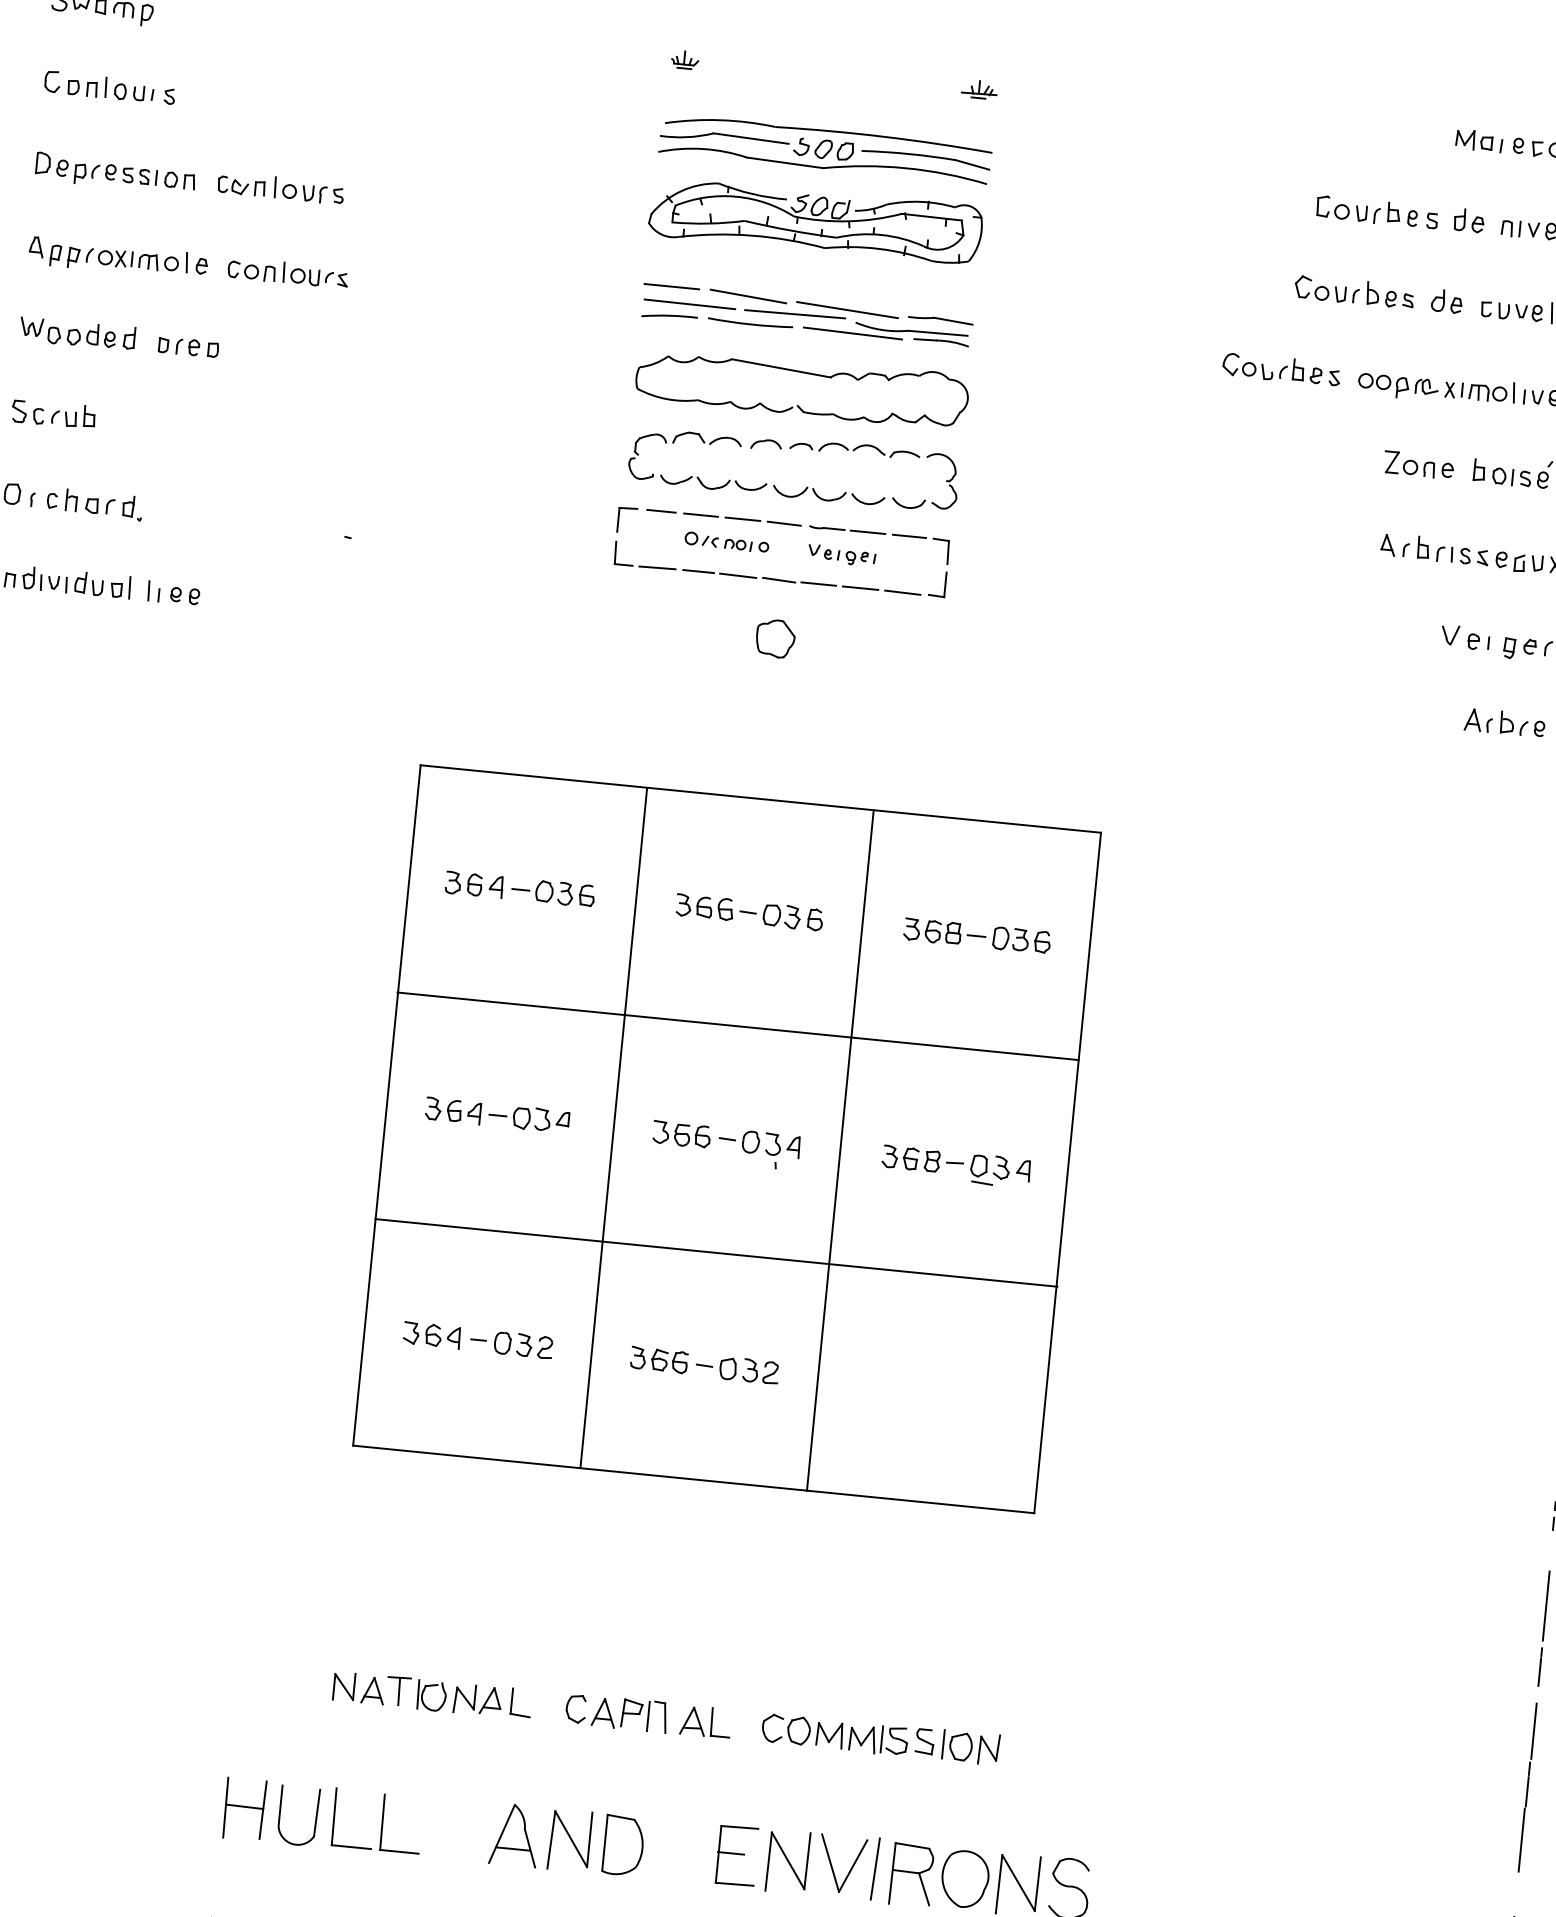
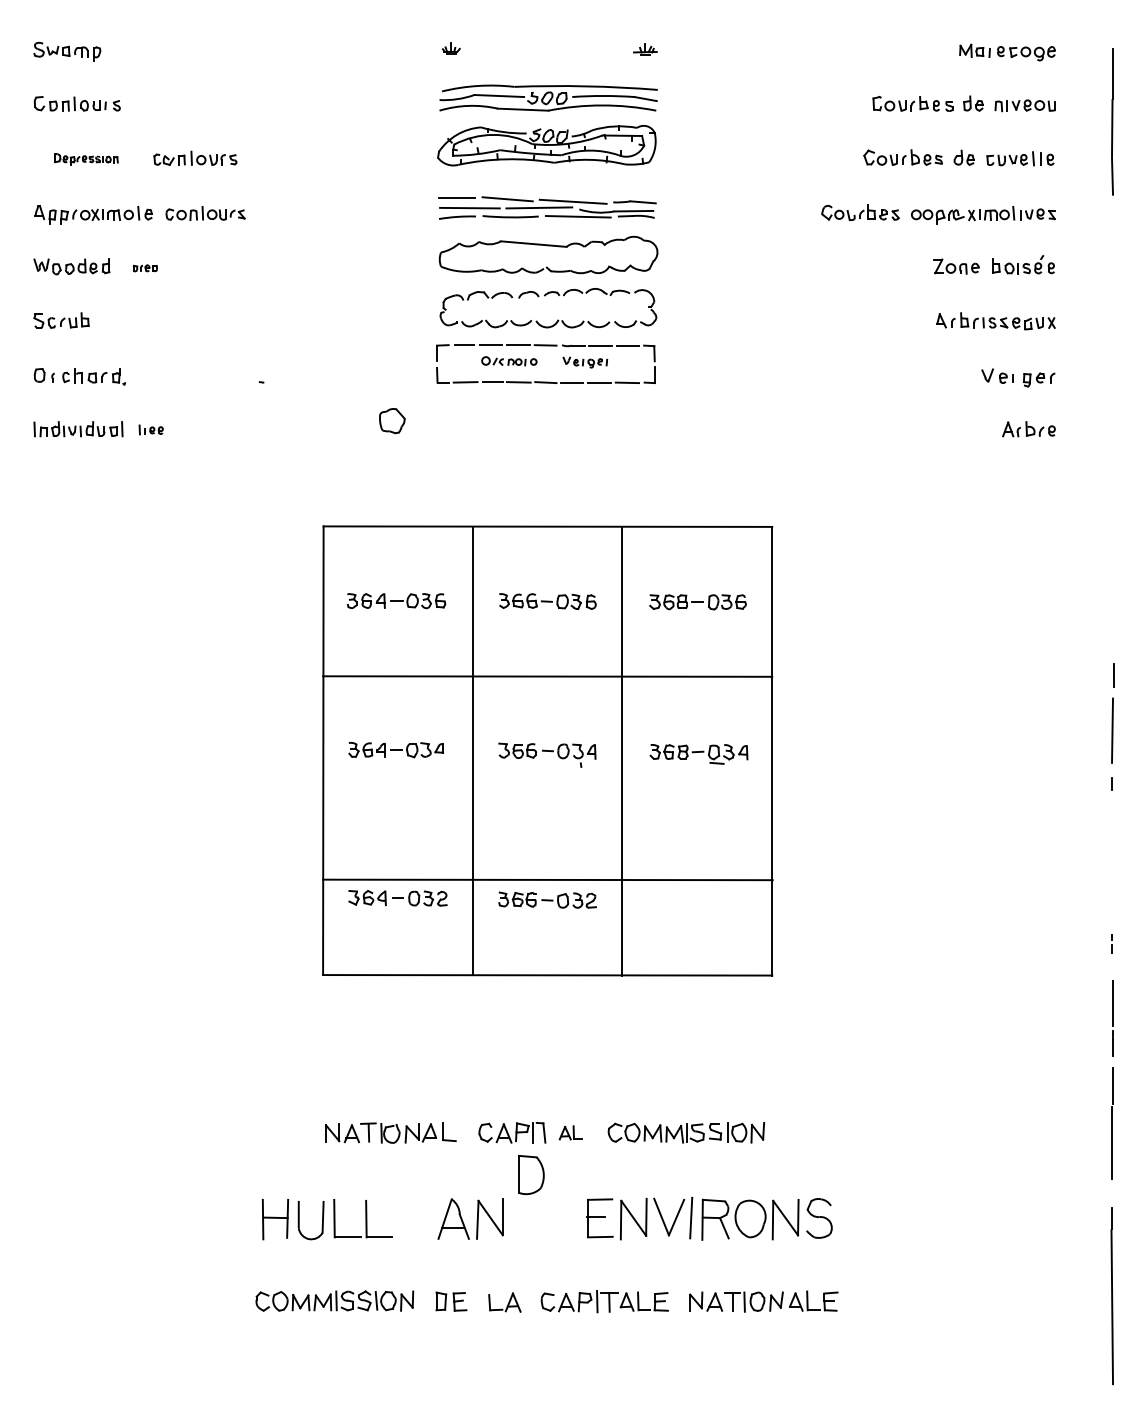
part: (115, 171) -> (86, 158), size x0.6
part: (188, 347) -> (145, 268), size x0.6
part: (172, 592) -> (150, 429), size x0.7
part: (775, 639) -> (392, 421), moved
line: (715, 1252) -> (547, 879), moved
part: (704, 1721) -> (570, 1132), size x0.7
part: (623, 1846) -> (531, 1175), moved

